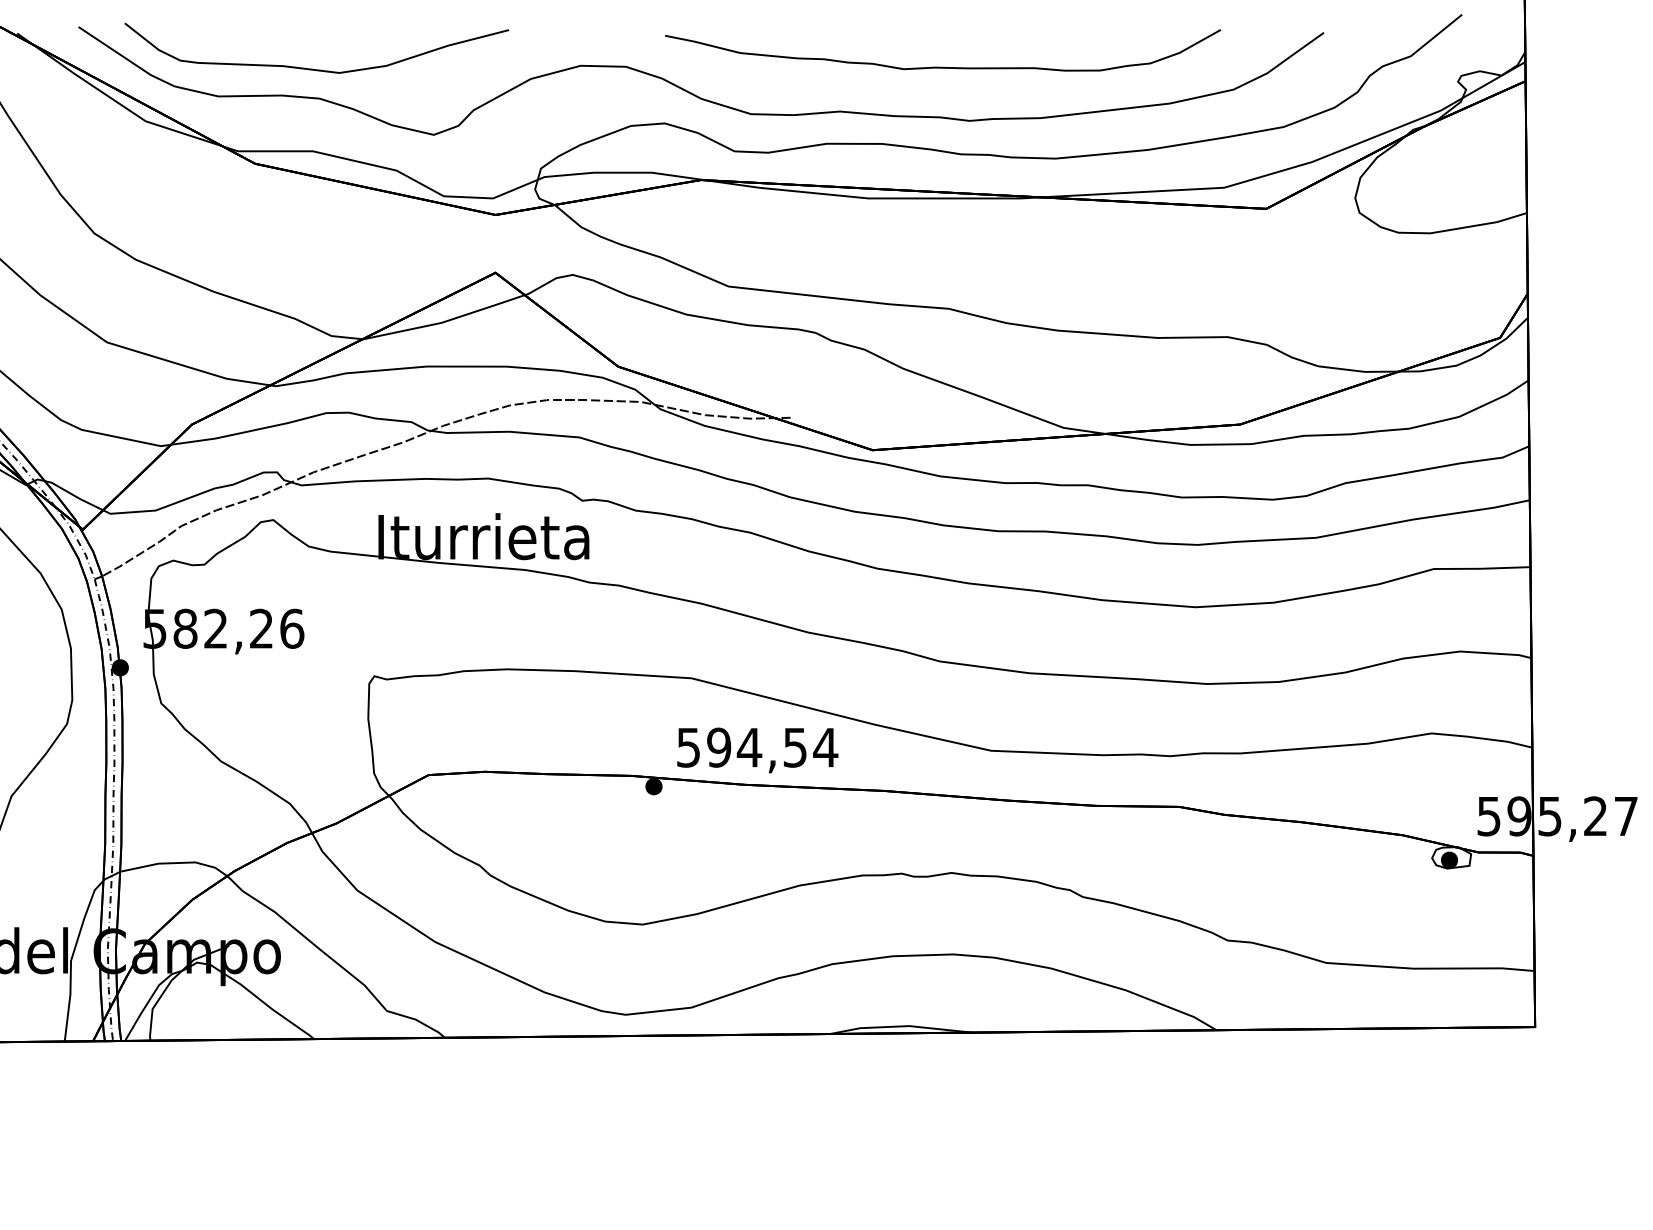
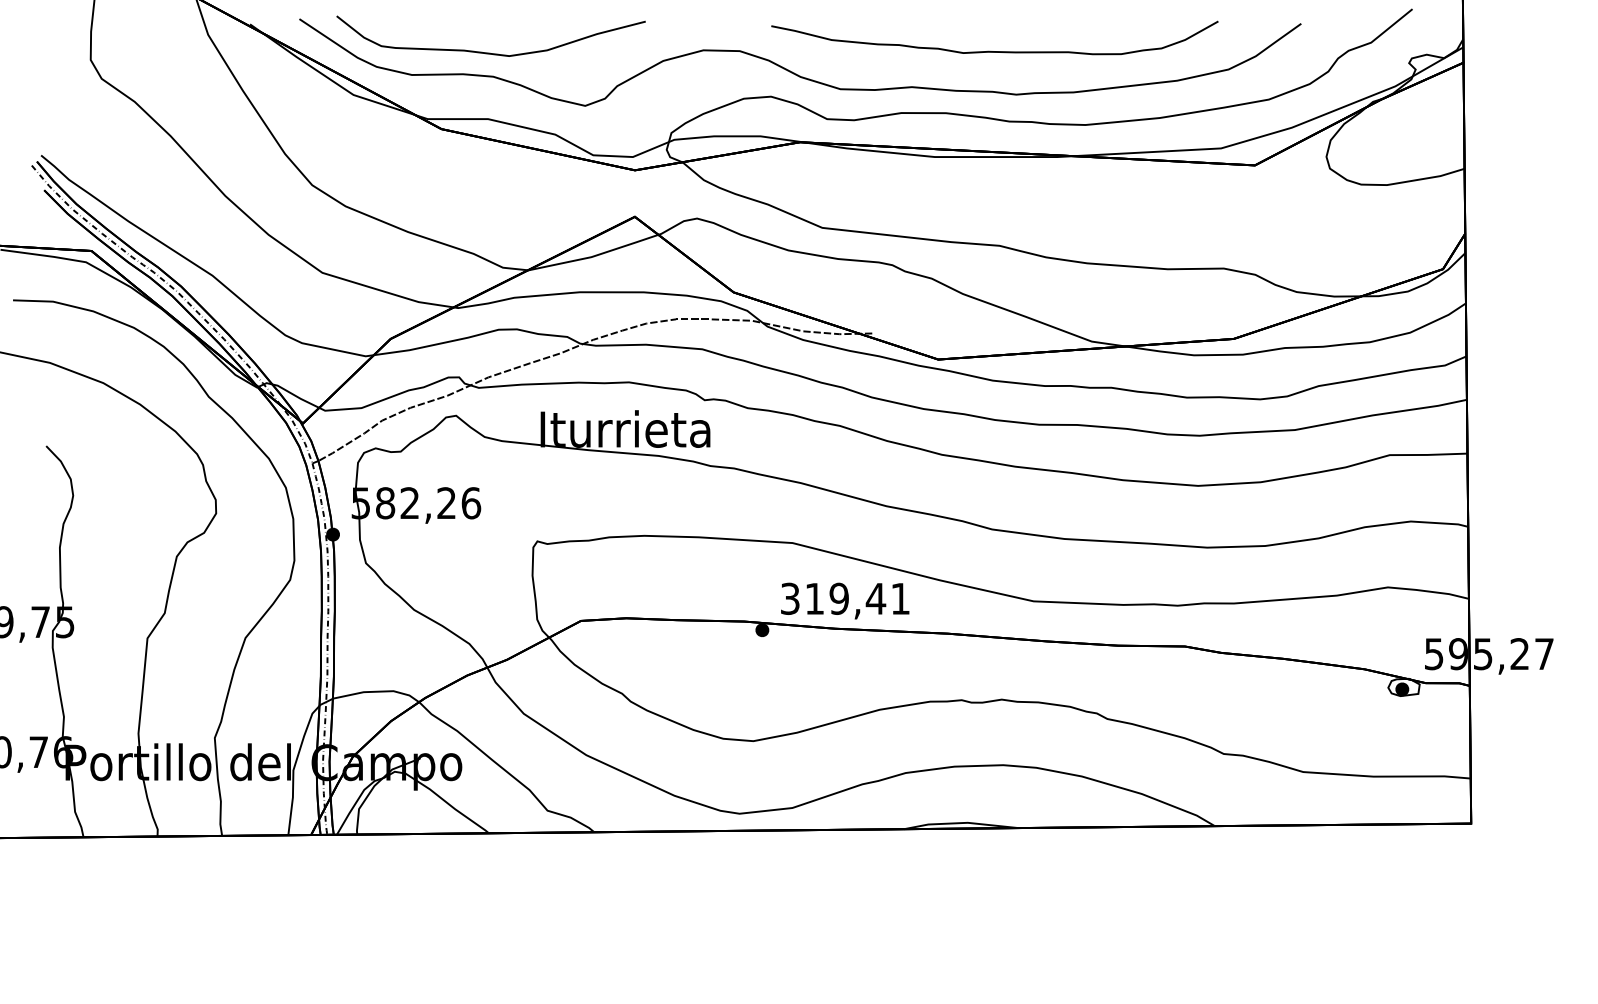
text: (757, 747) -> (845, 598), 594,54 -> 319,41

